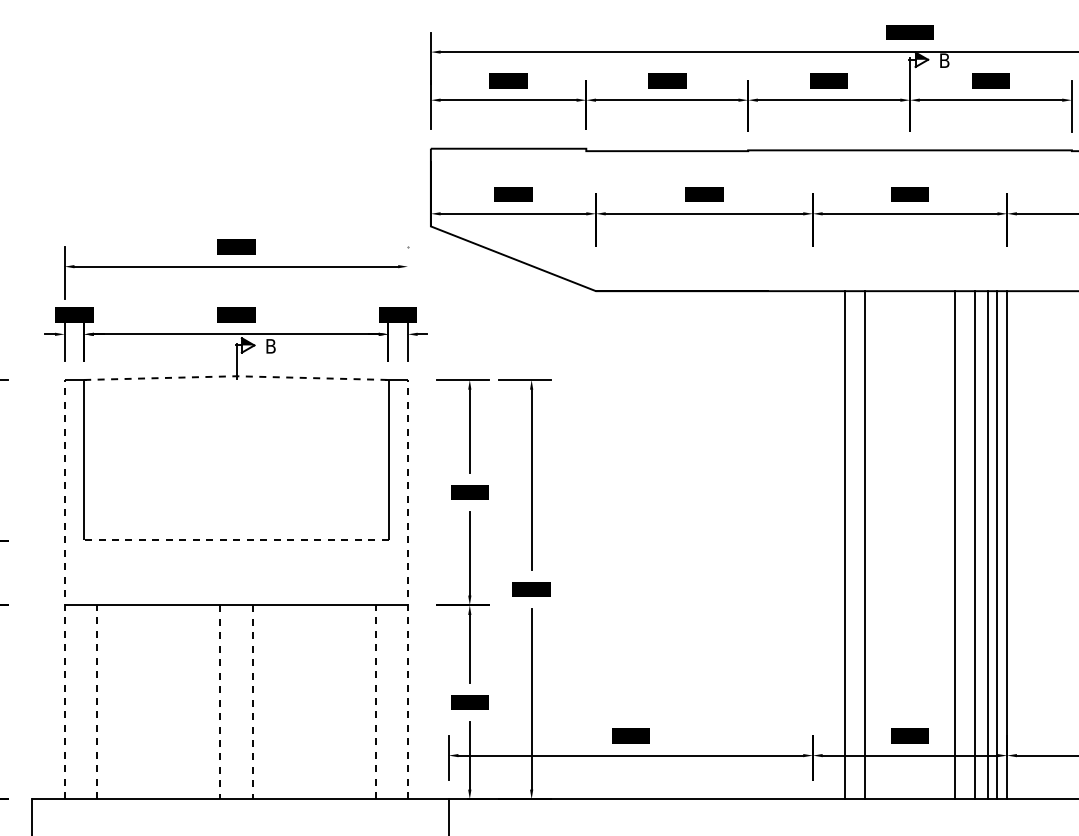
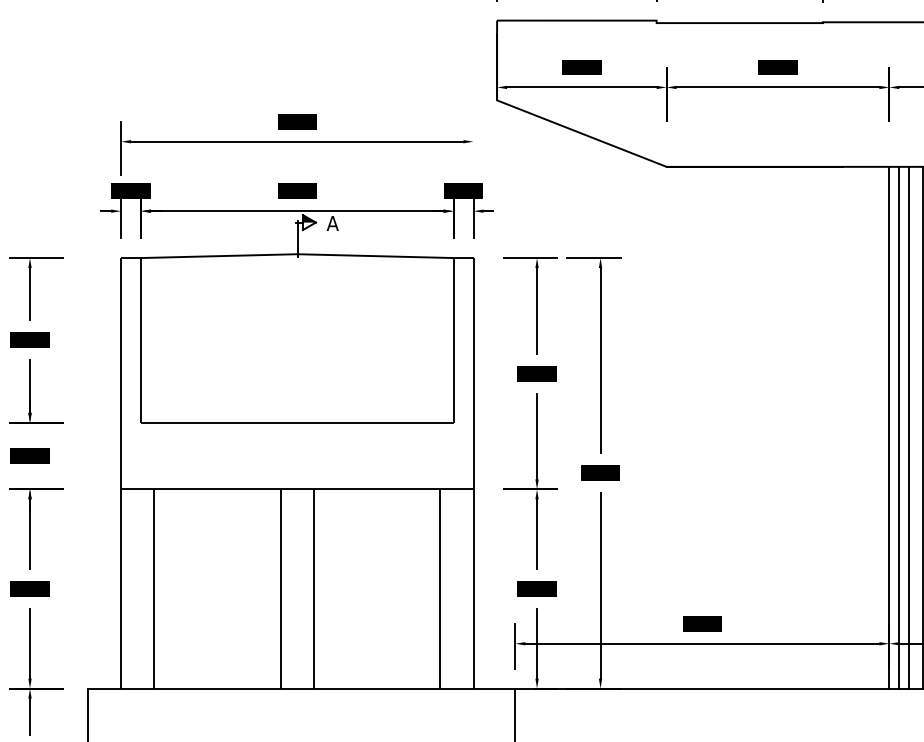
text: (270, 346) -> (332, 223), B -> A
line: (236, 376) -> (297, 254), dashed -> solid
line: (235, 540) -> (296, 422), dashed -> solid
line: (812, 545) -> (888, 428), added
line: (822, 545) -> (899, 428), added
line: (832, 545) -> (909, 428), added
line: (64, 589) -> (120, 473), dashed -> solid
line: (407, 589) -> (473, 473), dashed -> solid
line: (97, 701) -> (154, 588), dashed -> solid
line: (375, 701) -> (440, 588), dashed -> solid
line: (220, 702) -> (281, 589), dashed -> solid
line: (252, 702) -> (313, 589), dashed -> solid

